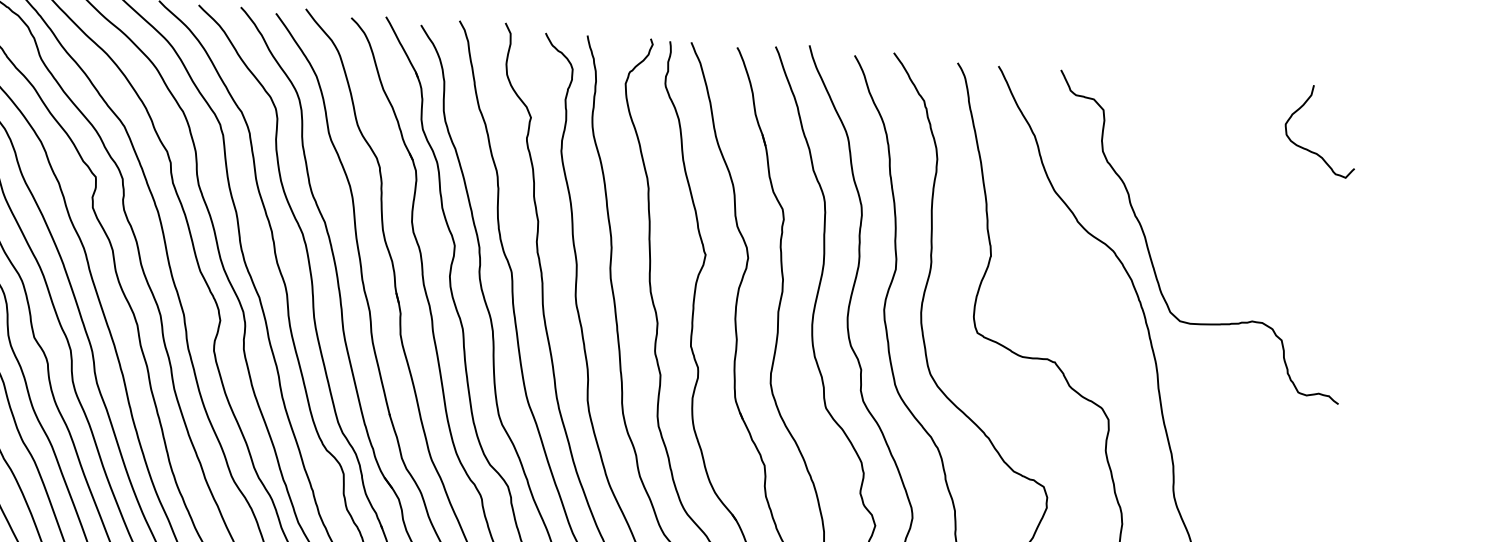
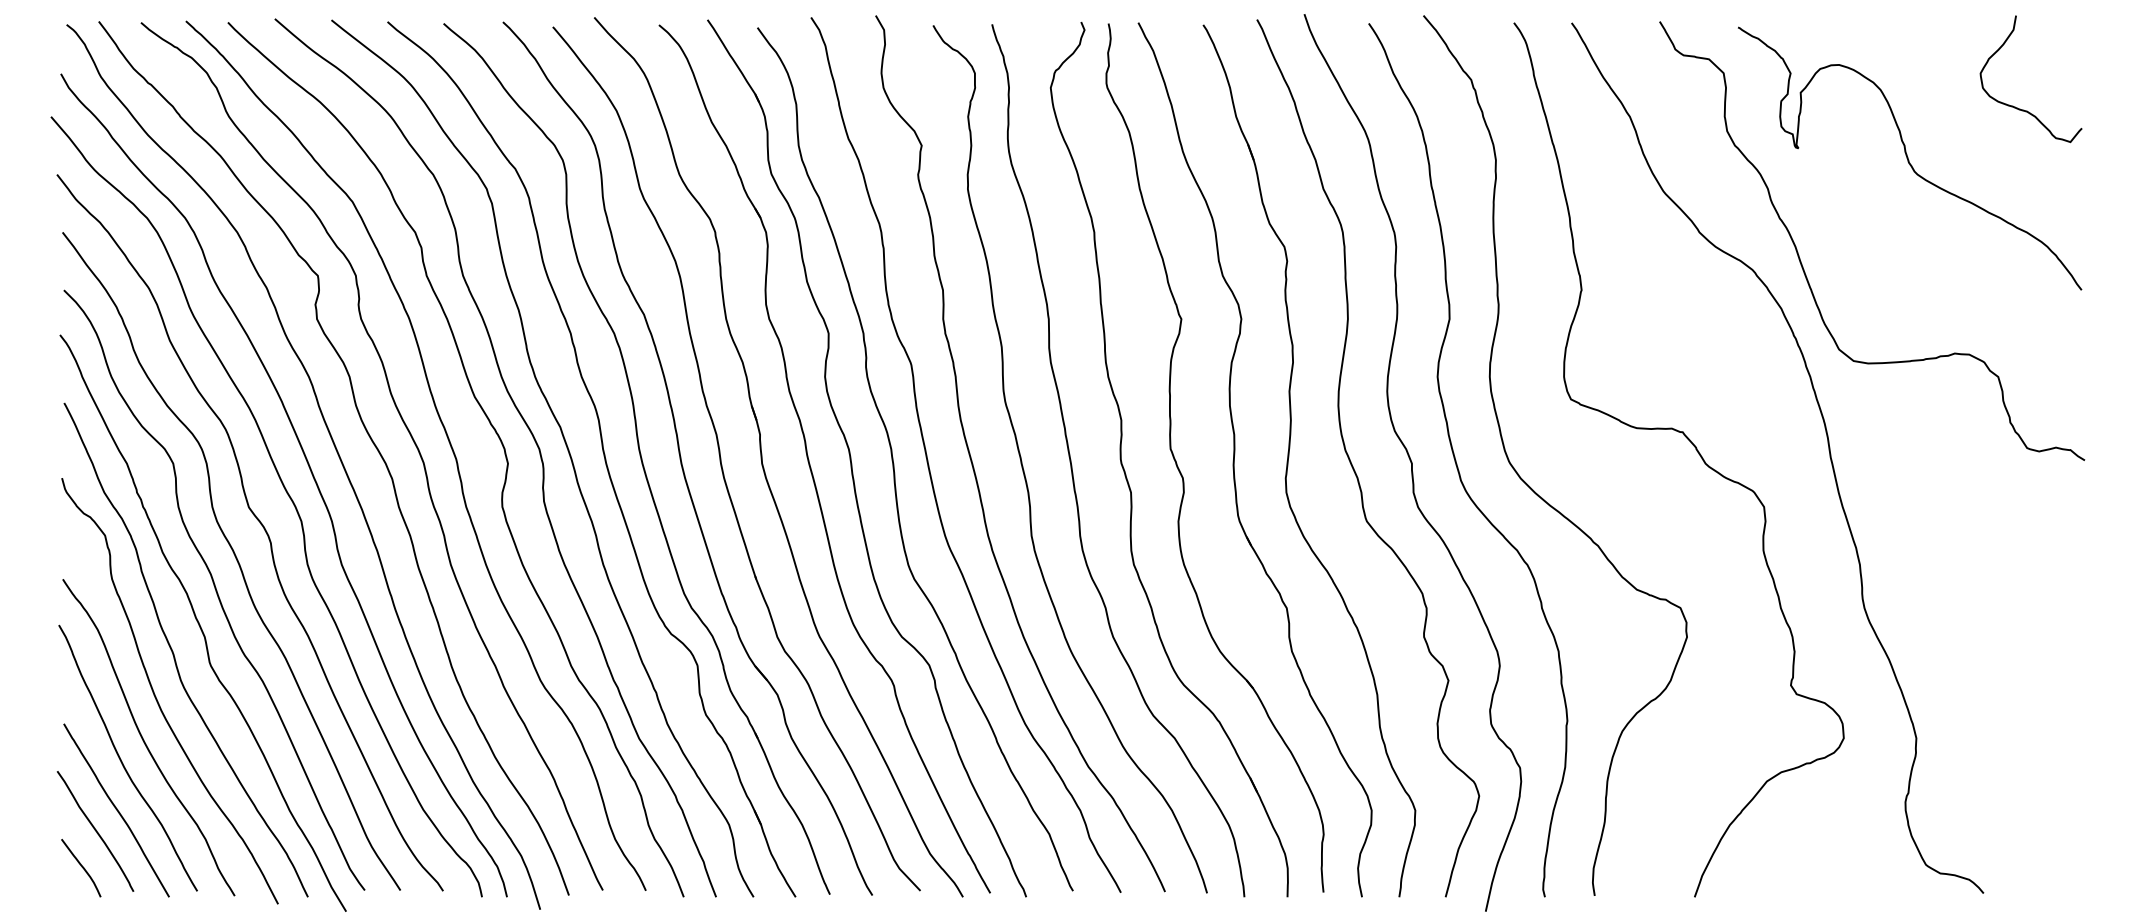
curve: (1229, 180) -> (1908, 158), added

